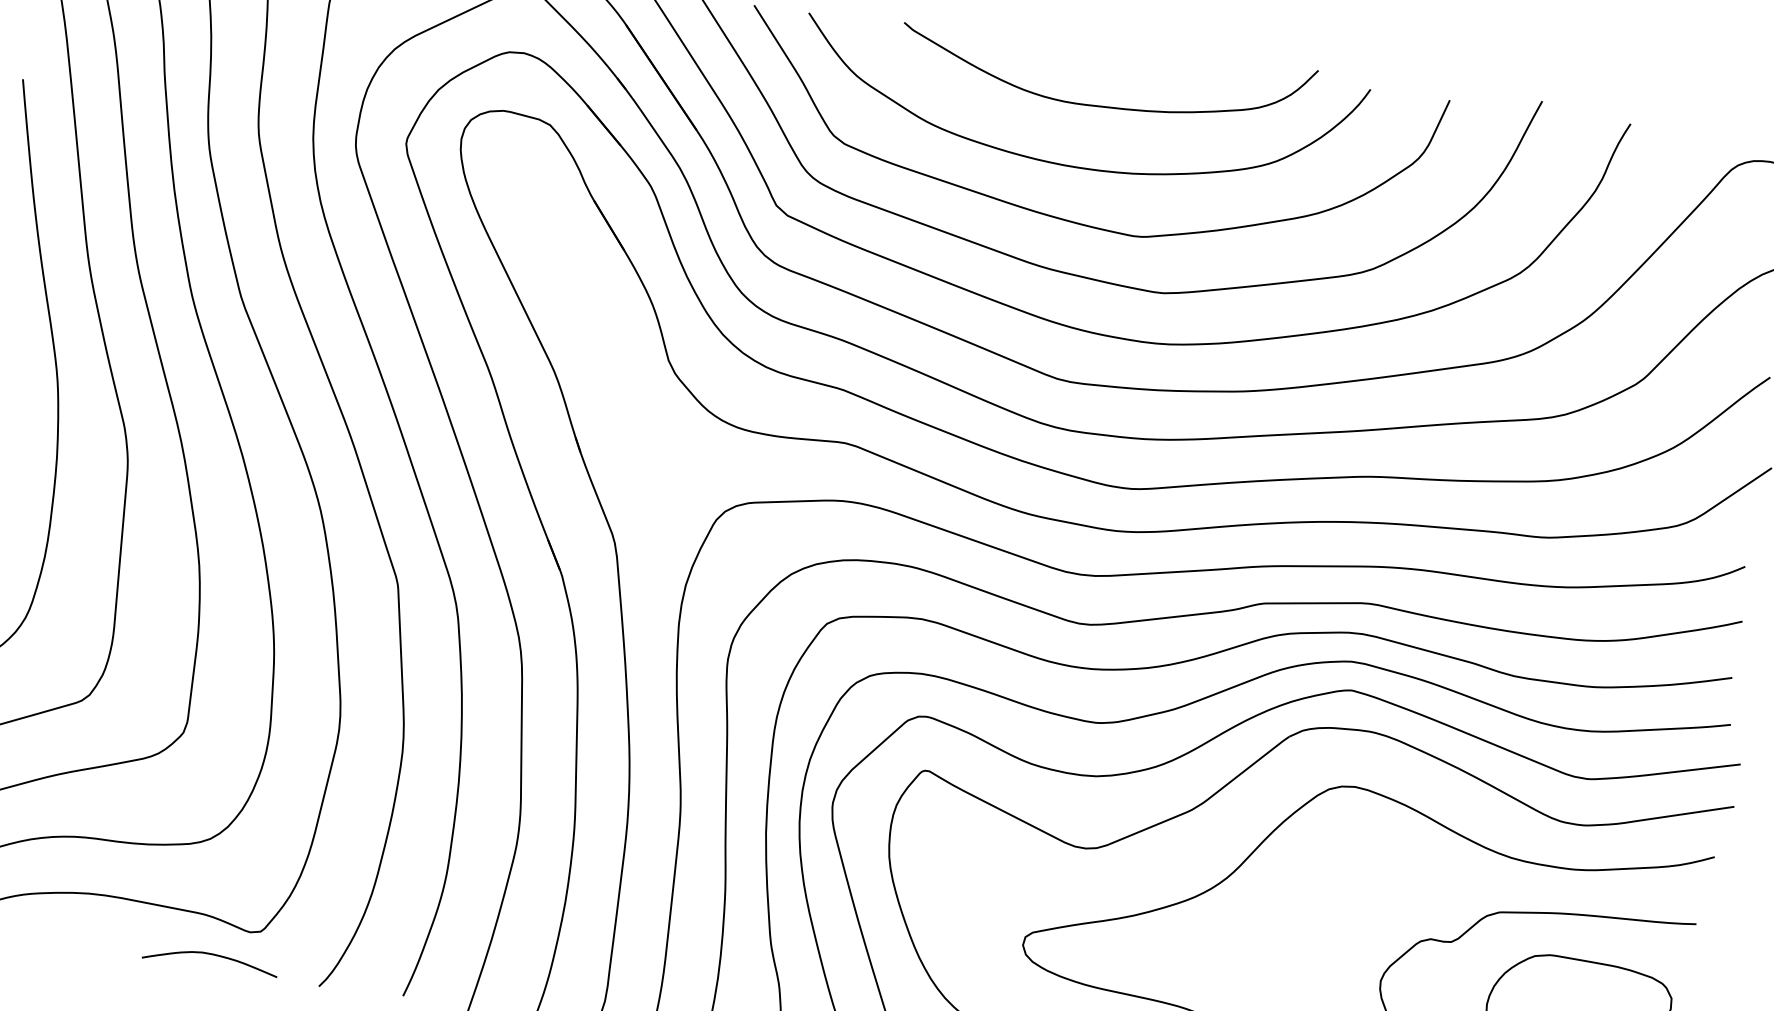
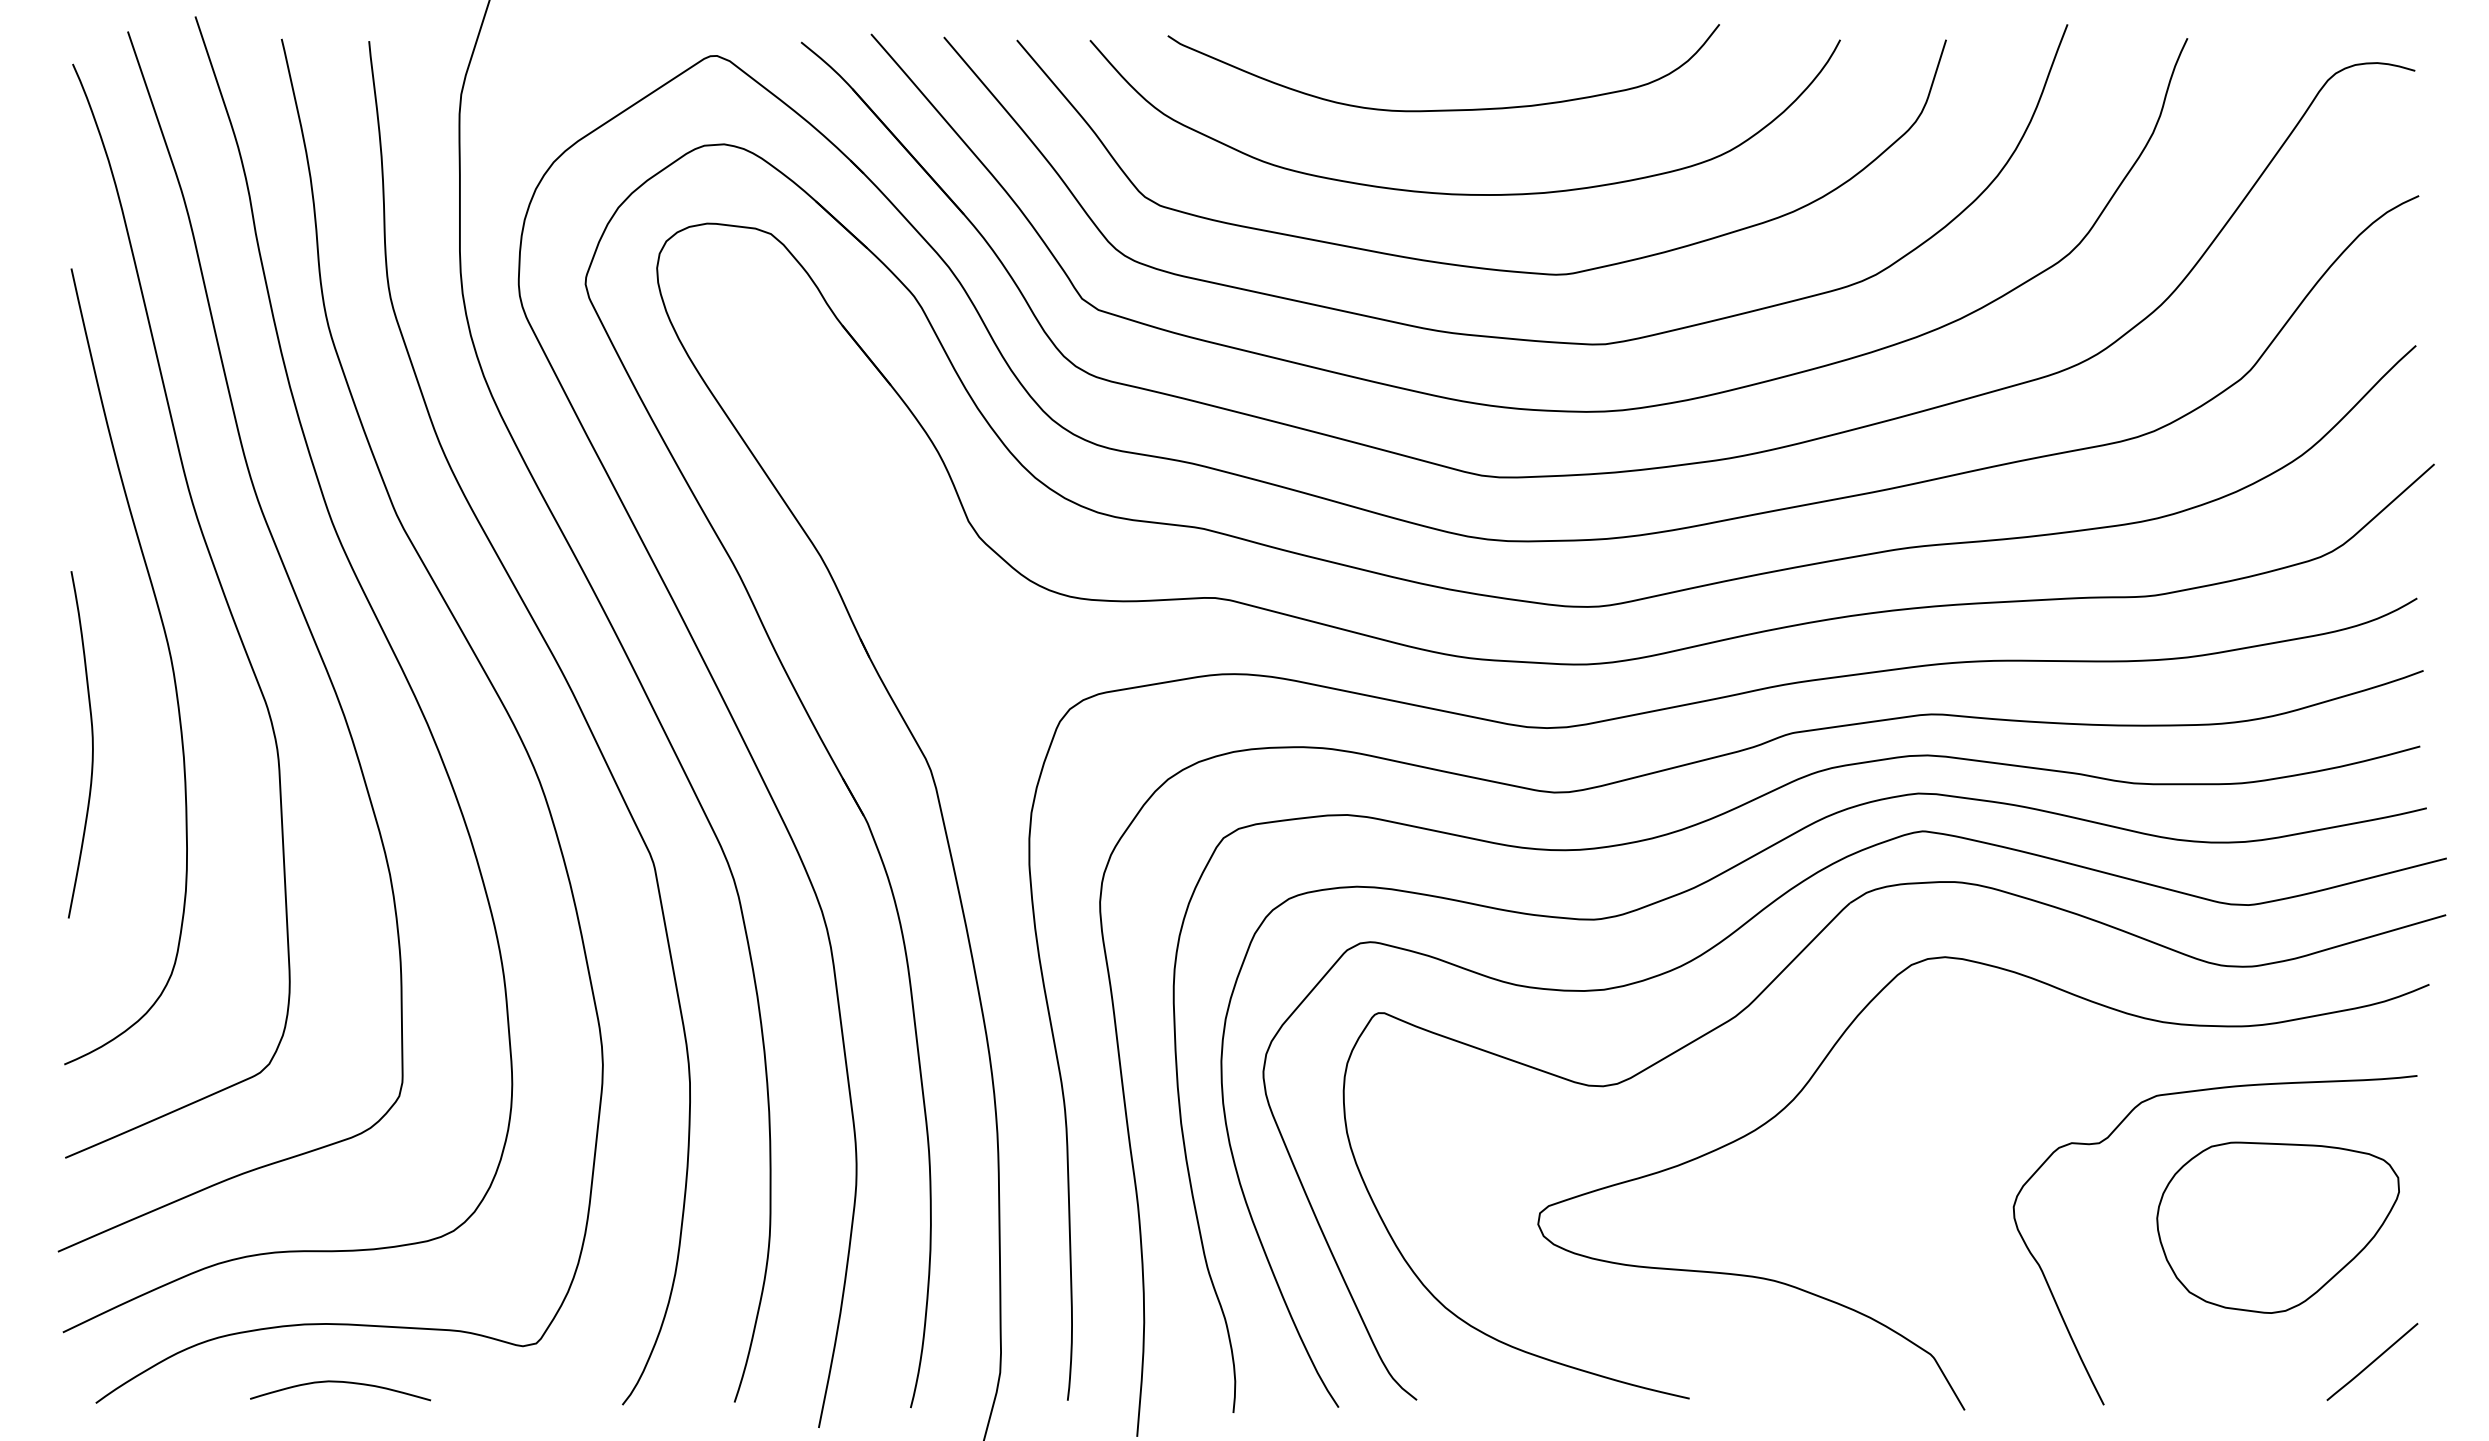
curve: (1103, 105) -> (1443, 109), moved
curve: (211, 954) -> (340, 1382), moved

